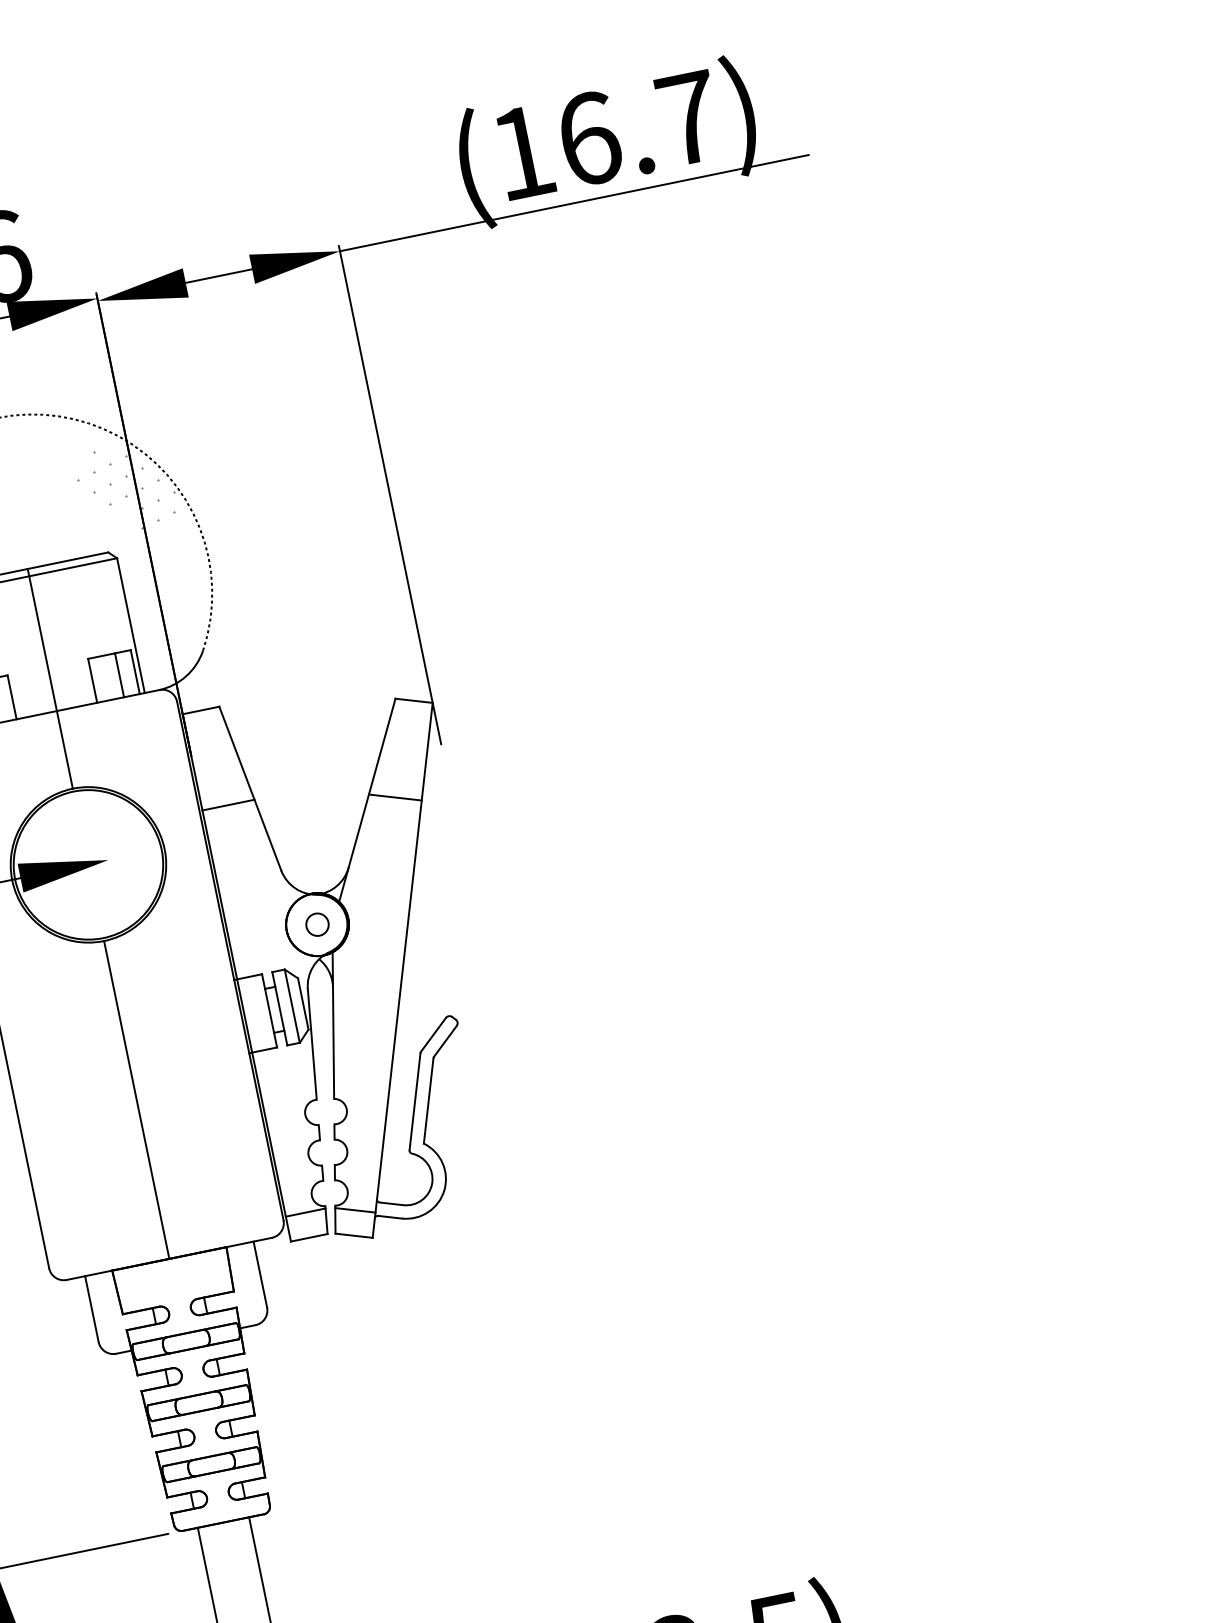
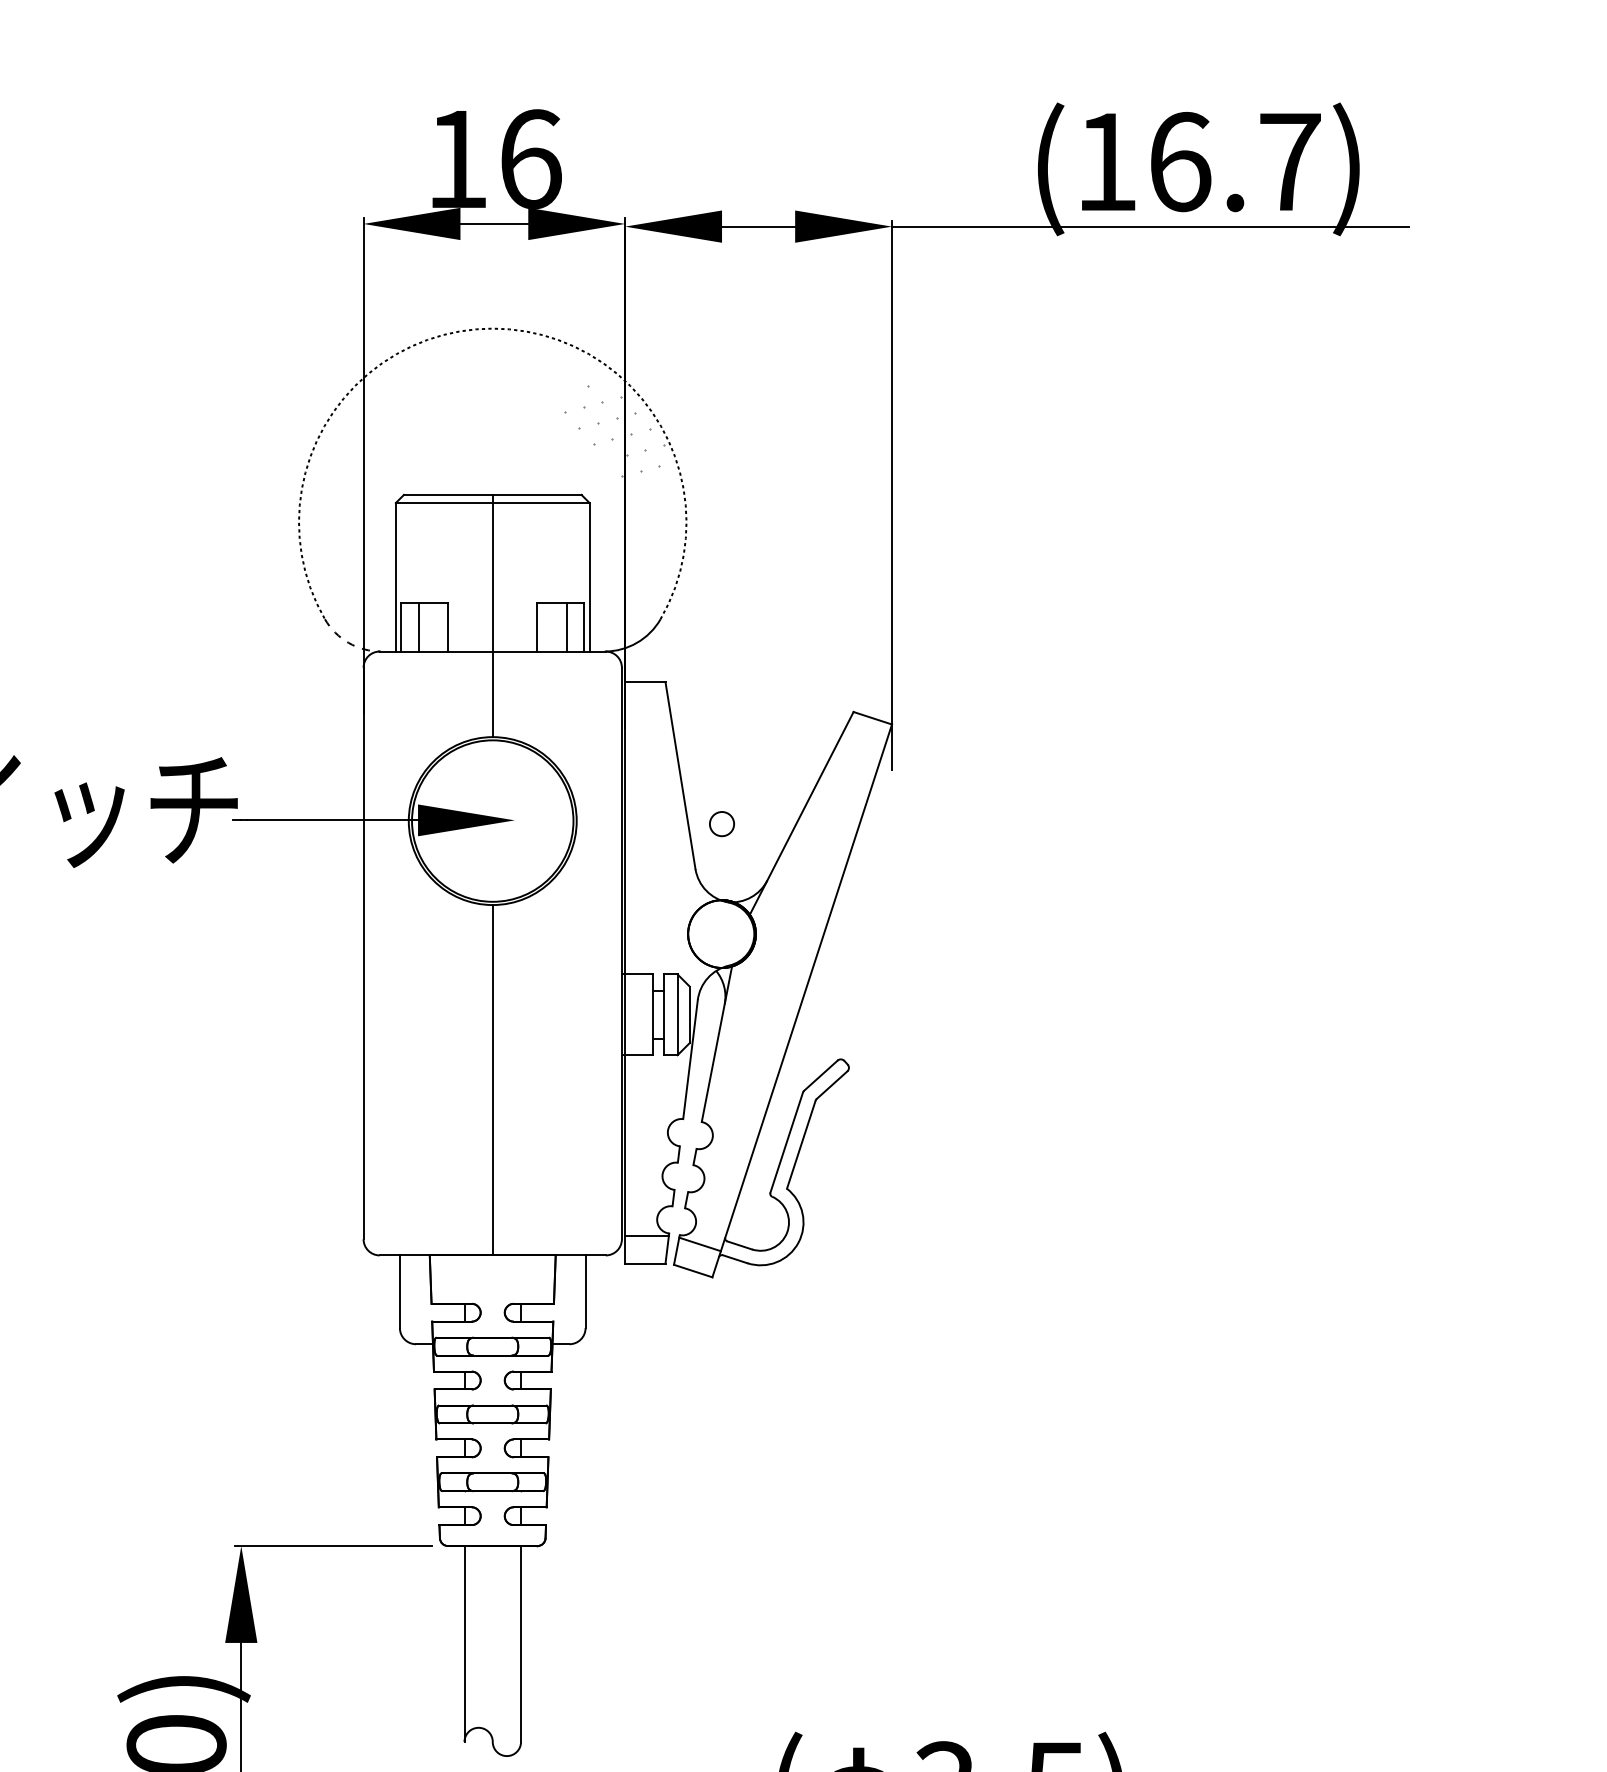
line: (394, 797) -> (831, 816), removed
line: (228, 805) -> (653, 788), removed
circle: (317, 925) -> (721, 824), moved

